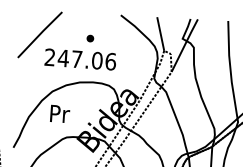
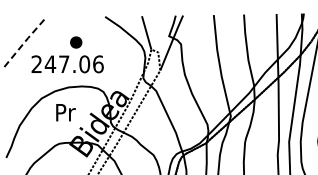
line: (40, 34) -> (25, 41), solid -> dashed
part: (89, 38) -> (75, 42), size x1.6
text: (59, 113) -> (65, 112), moved

